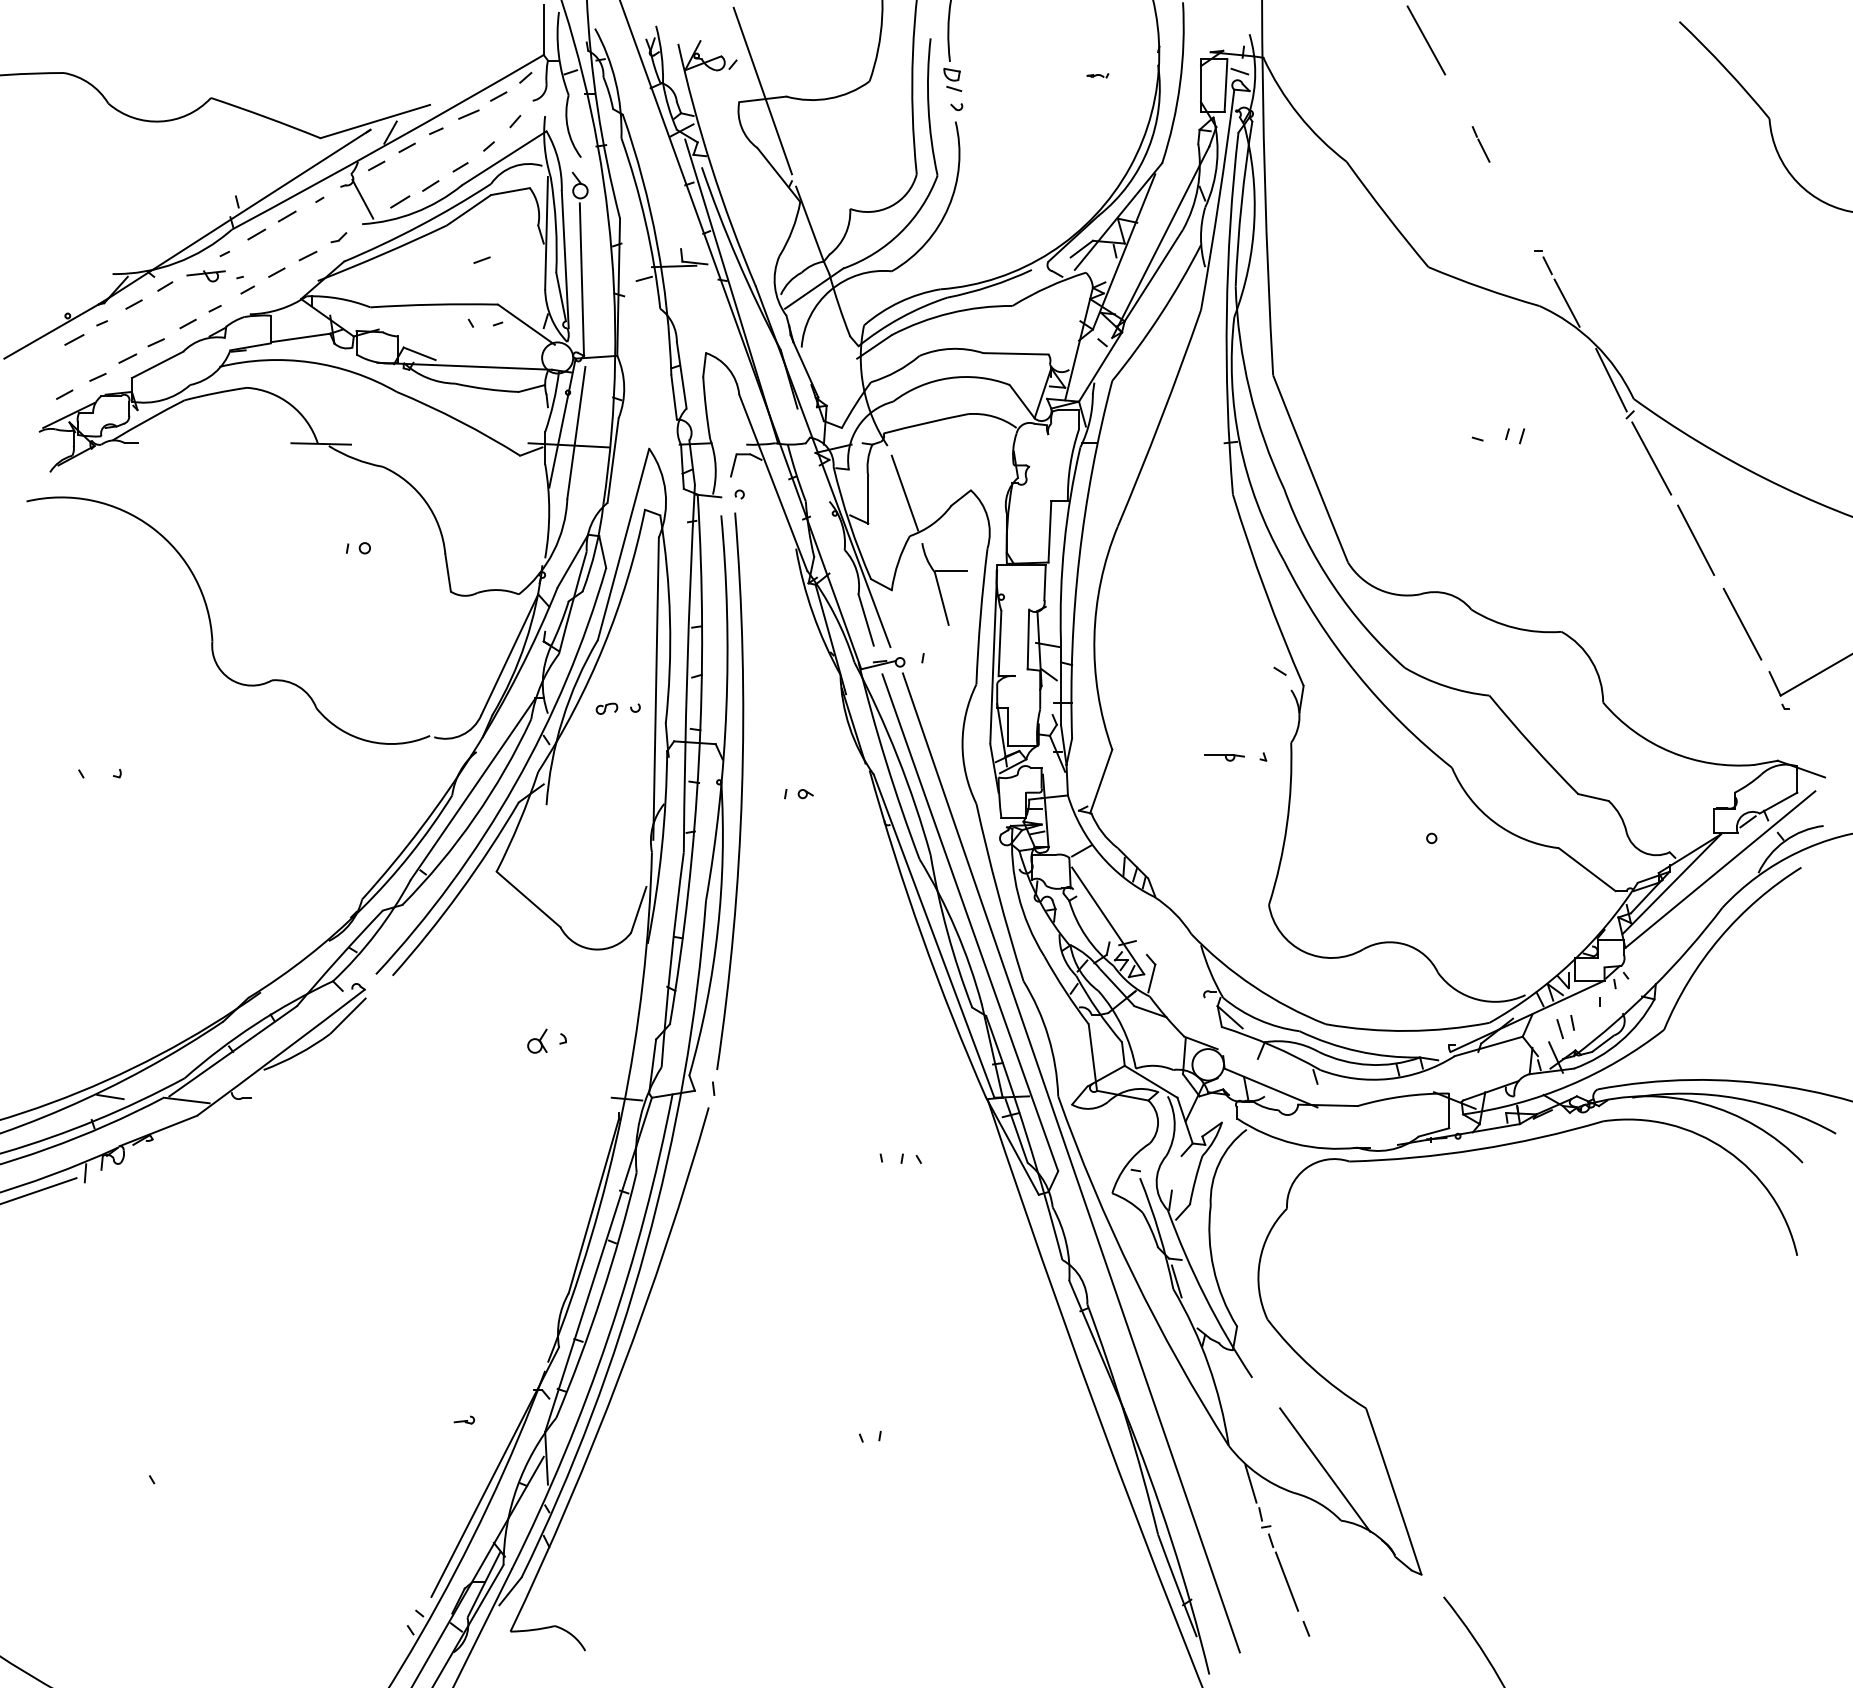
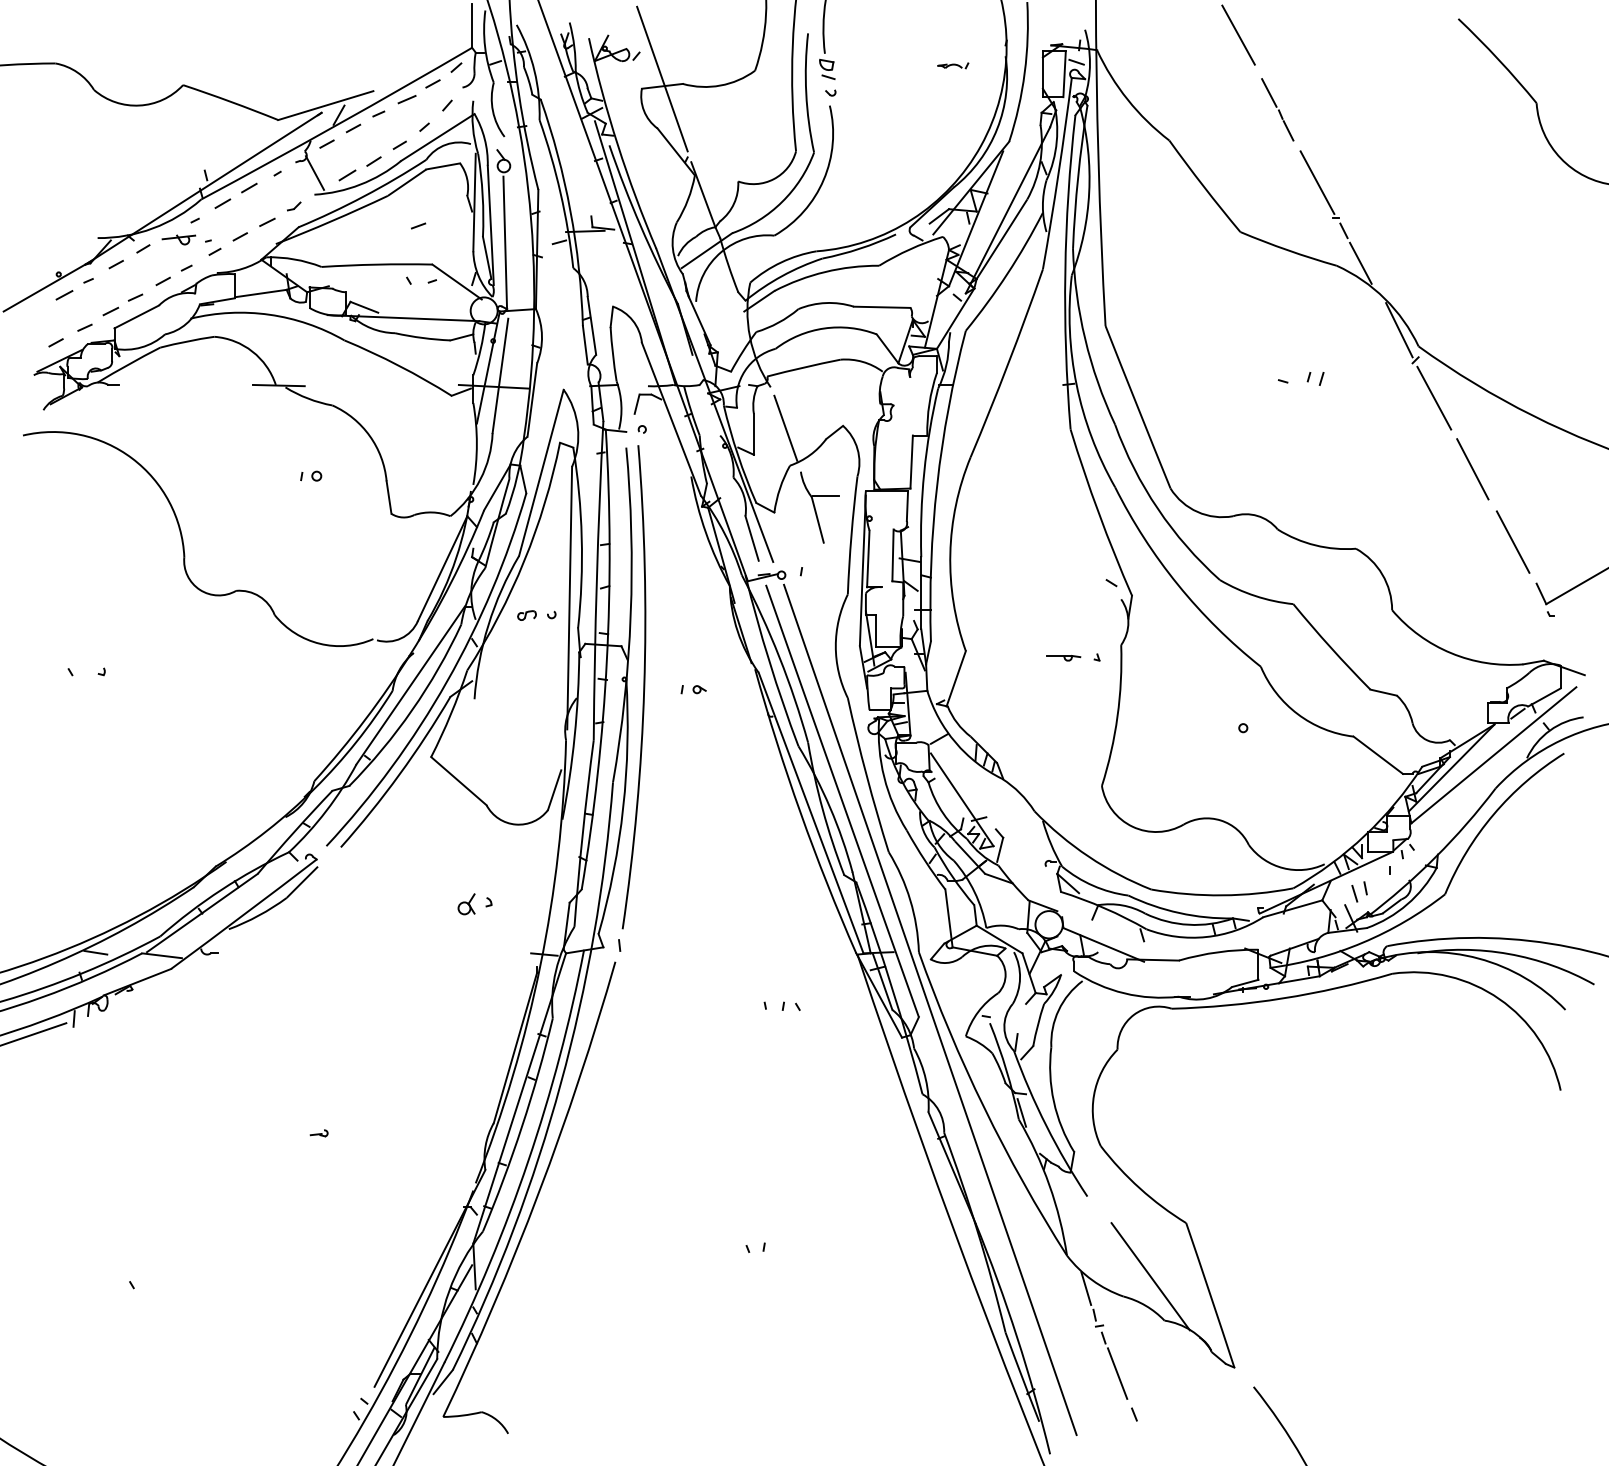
part: (1098, 75) -> (953, 65), size x1.67
line: (1461, 106) -> (1269, 92), added
line: (1517, 210) -> (1317, 182), added
part: (463, 1420) -> (318, 1133), moved

